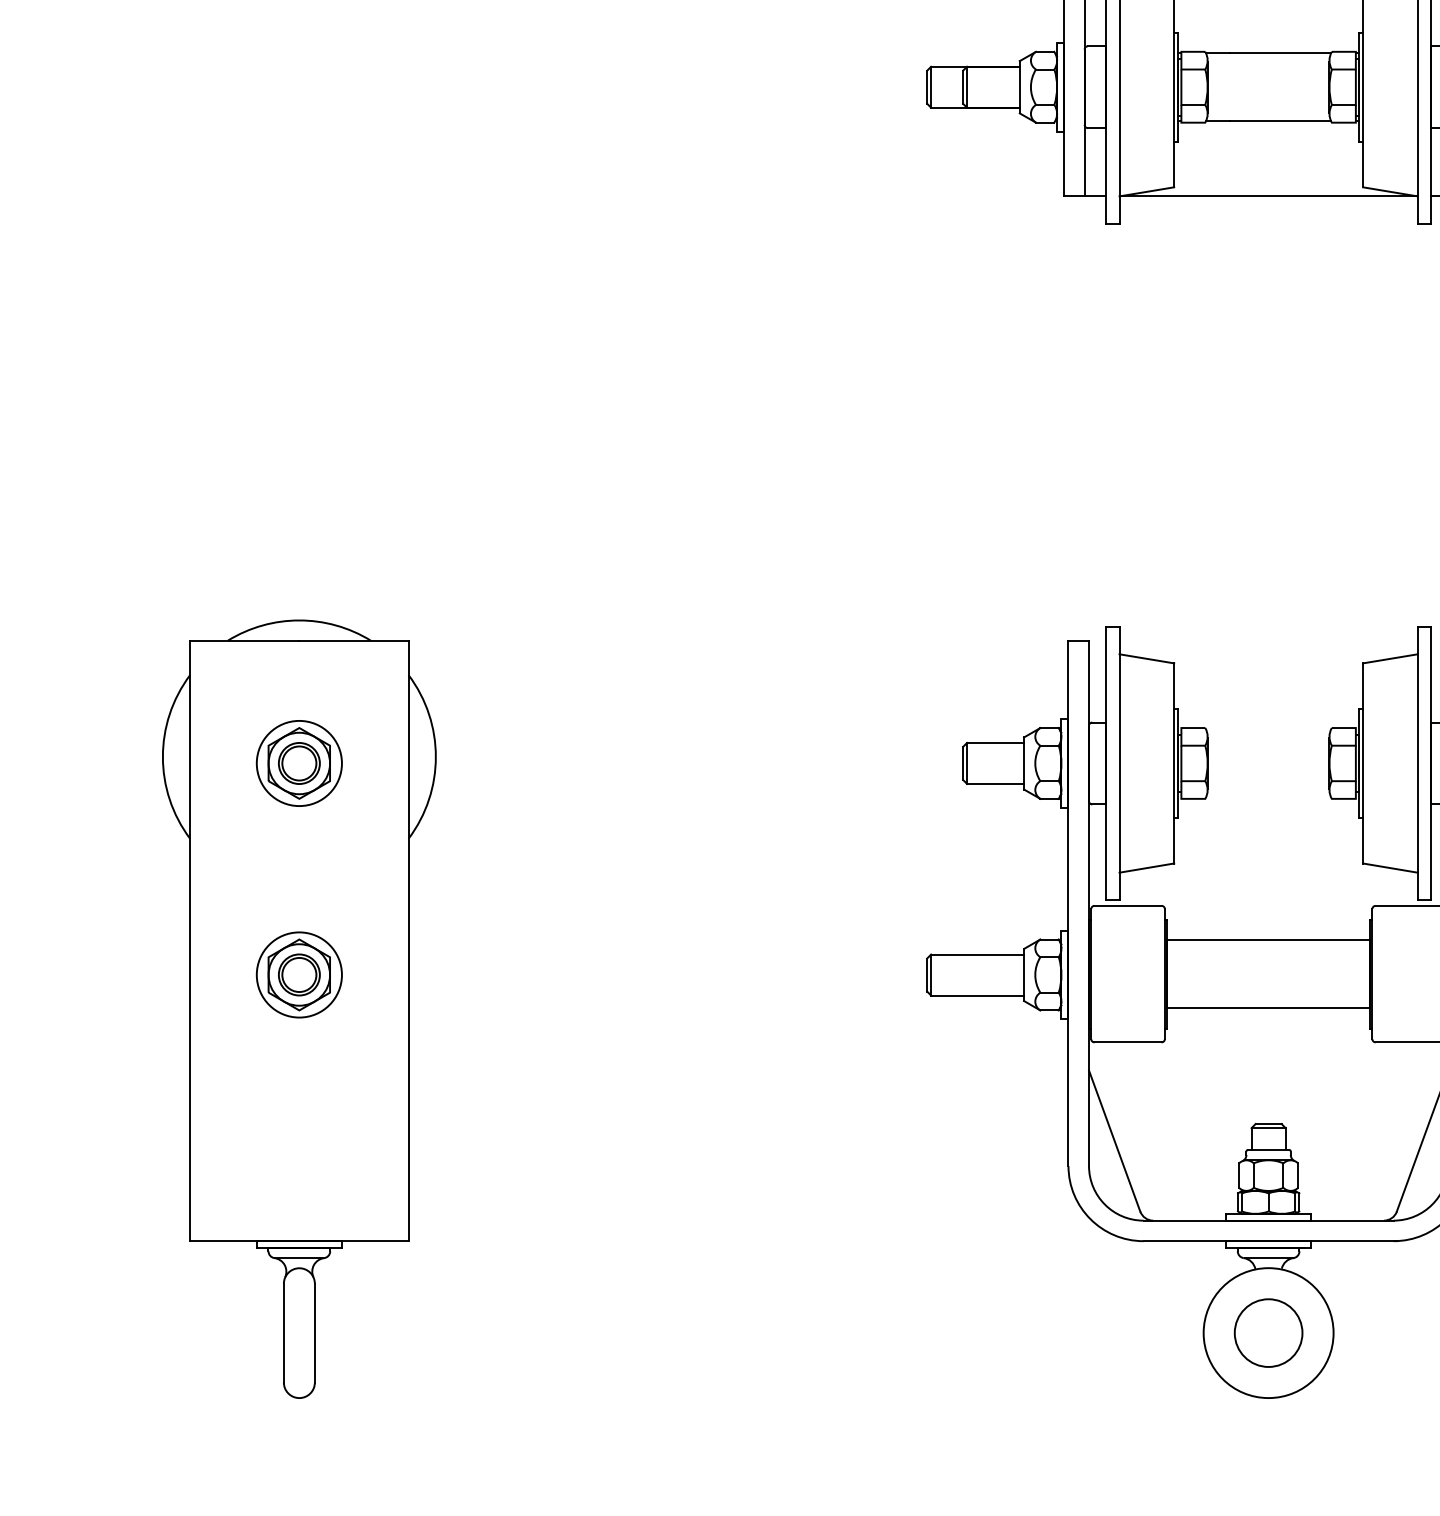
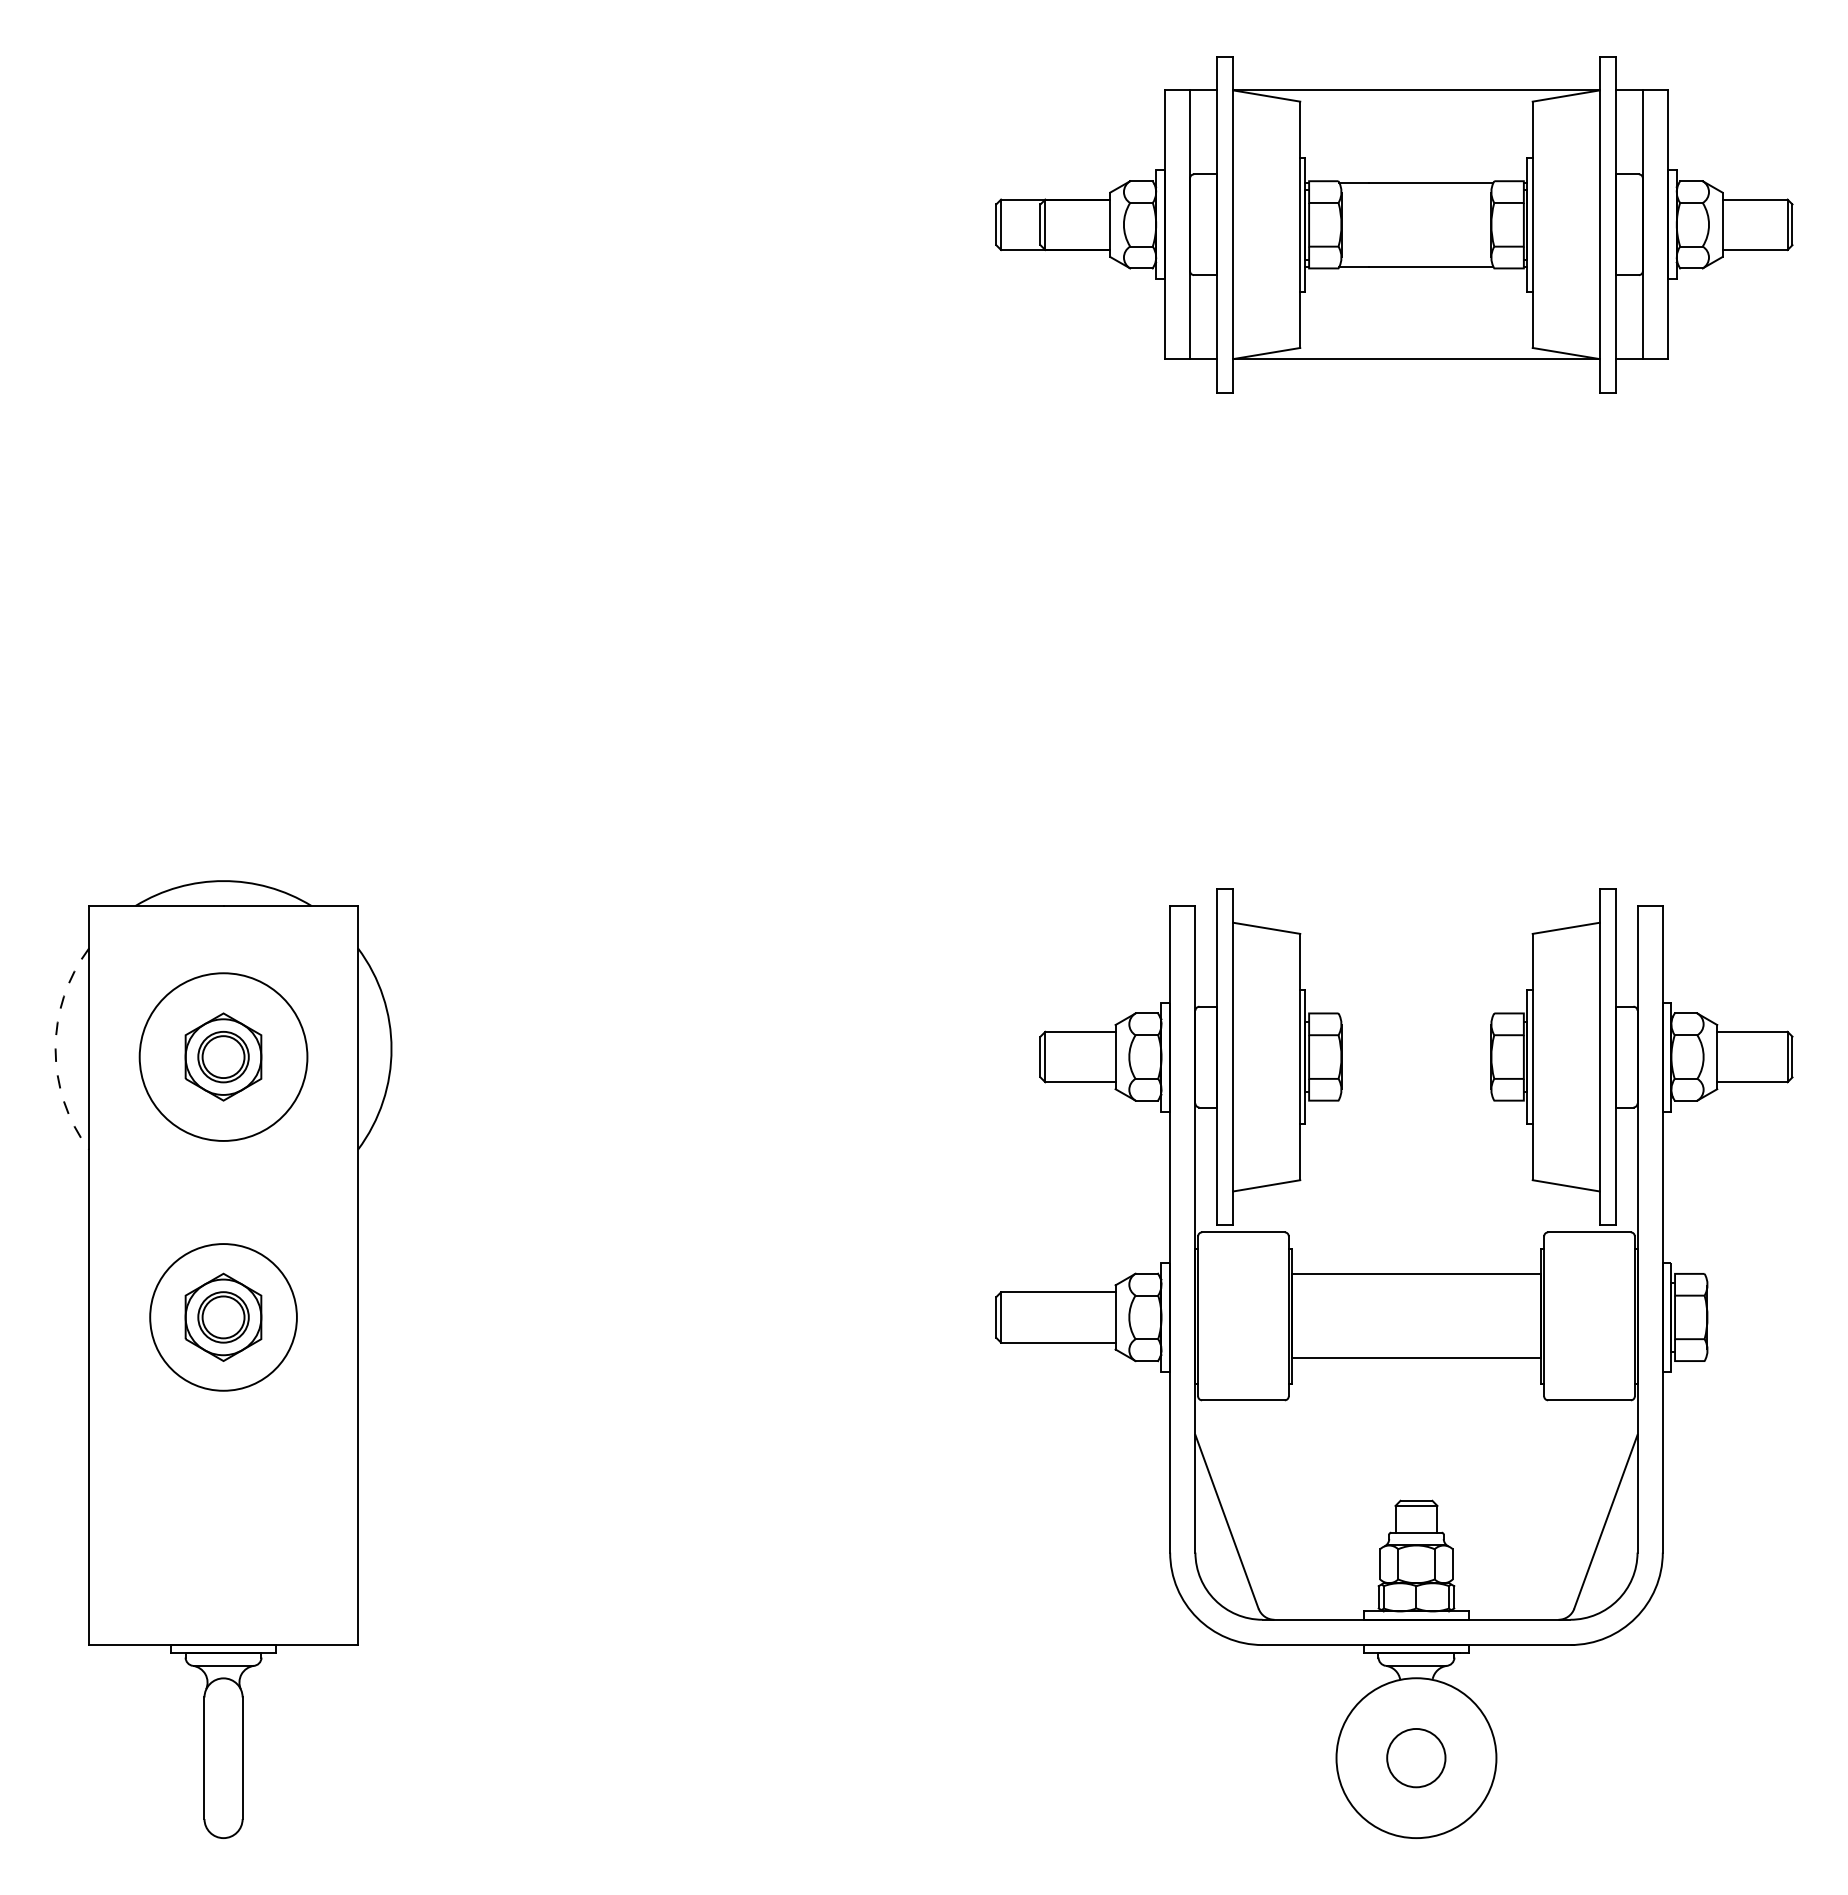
arc: (162, 757) -> (55, 1049), solid -> dashed
circle: (299, 762) -> (223, 1056), size x1.6
circle: (299, 975) -> (223, 1317), size x1.4
circle: (1267, 1332) -> (1415, 1757), size x0.7

